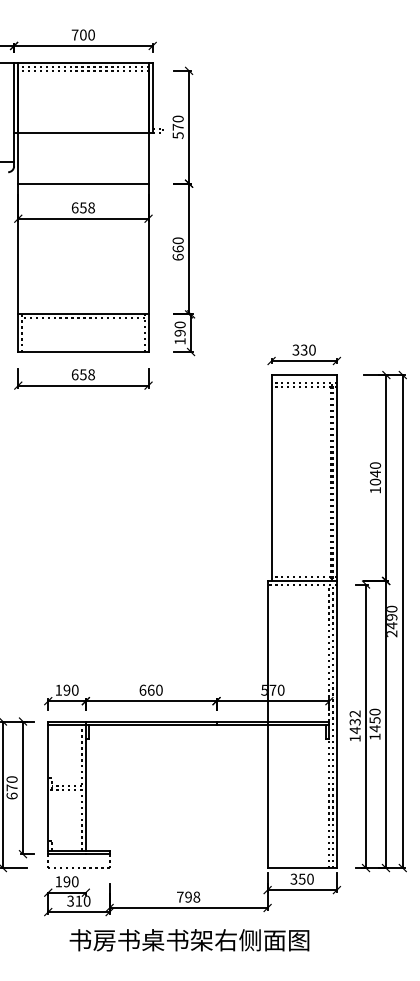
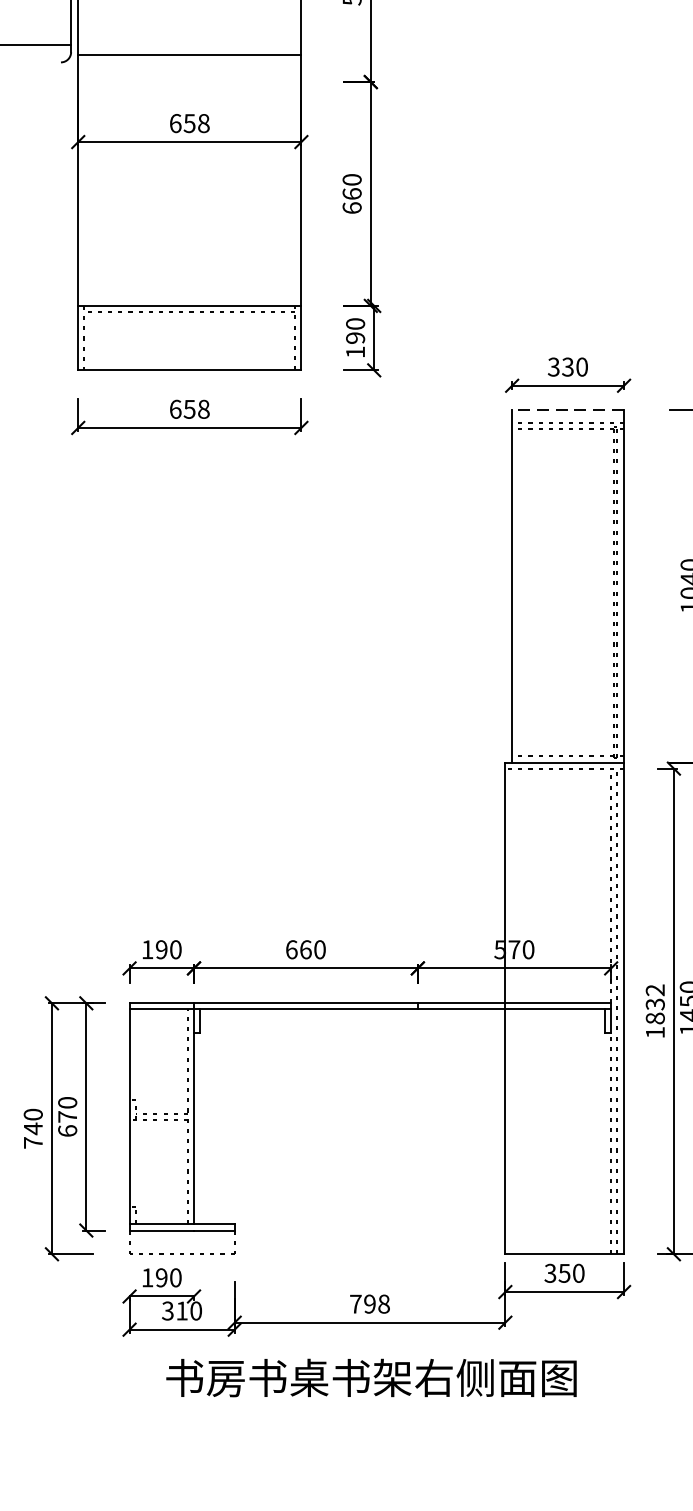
line: (83, 183) -> (189, 54), moved
line: (304, 375) -> (568, 410), solid -> dashed
text: (354, 730) -> (654, 1018), 1432 -> 1832

